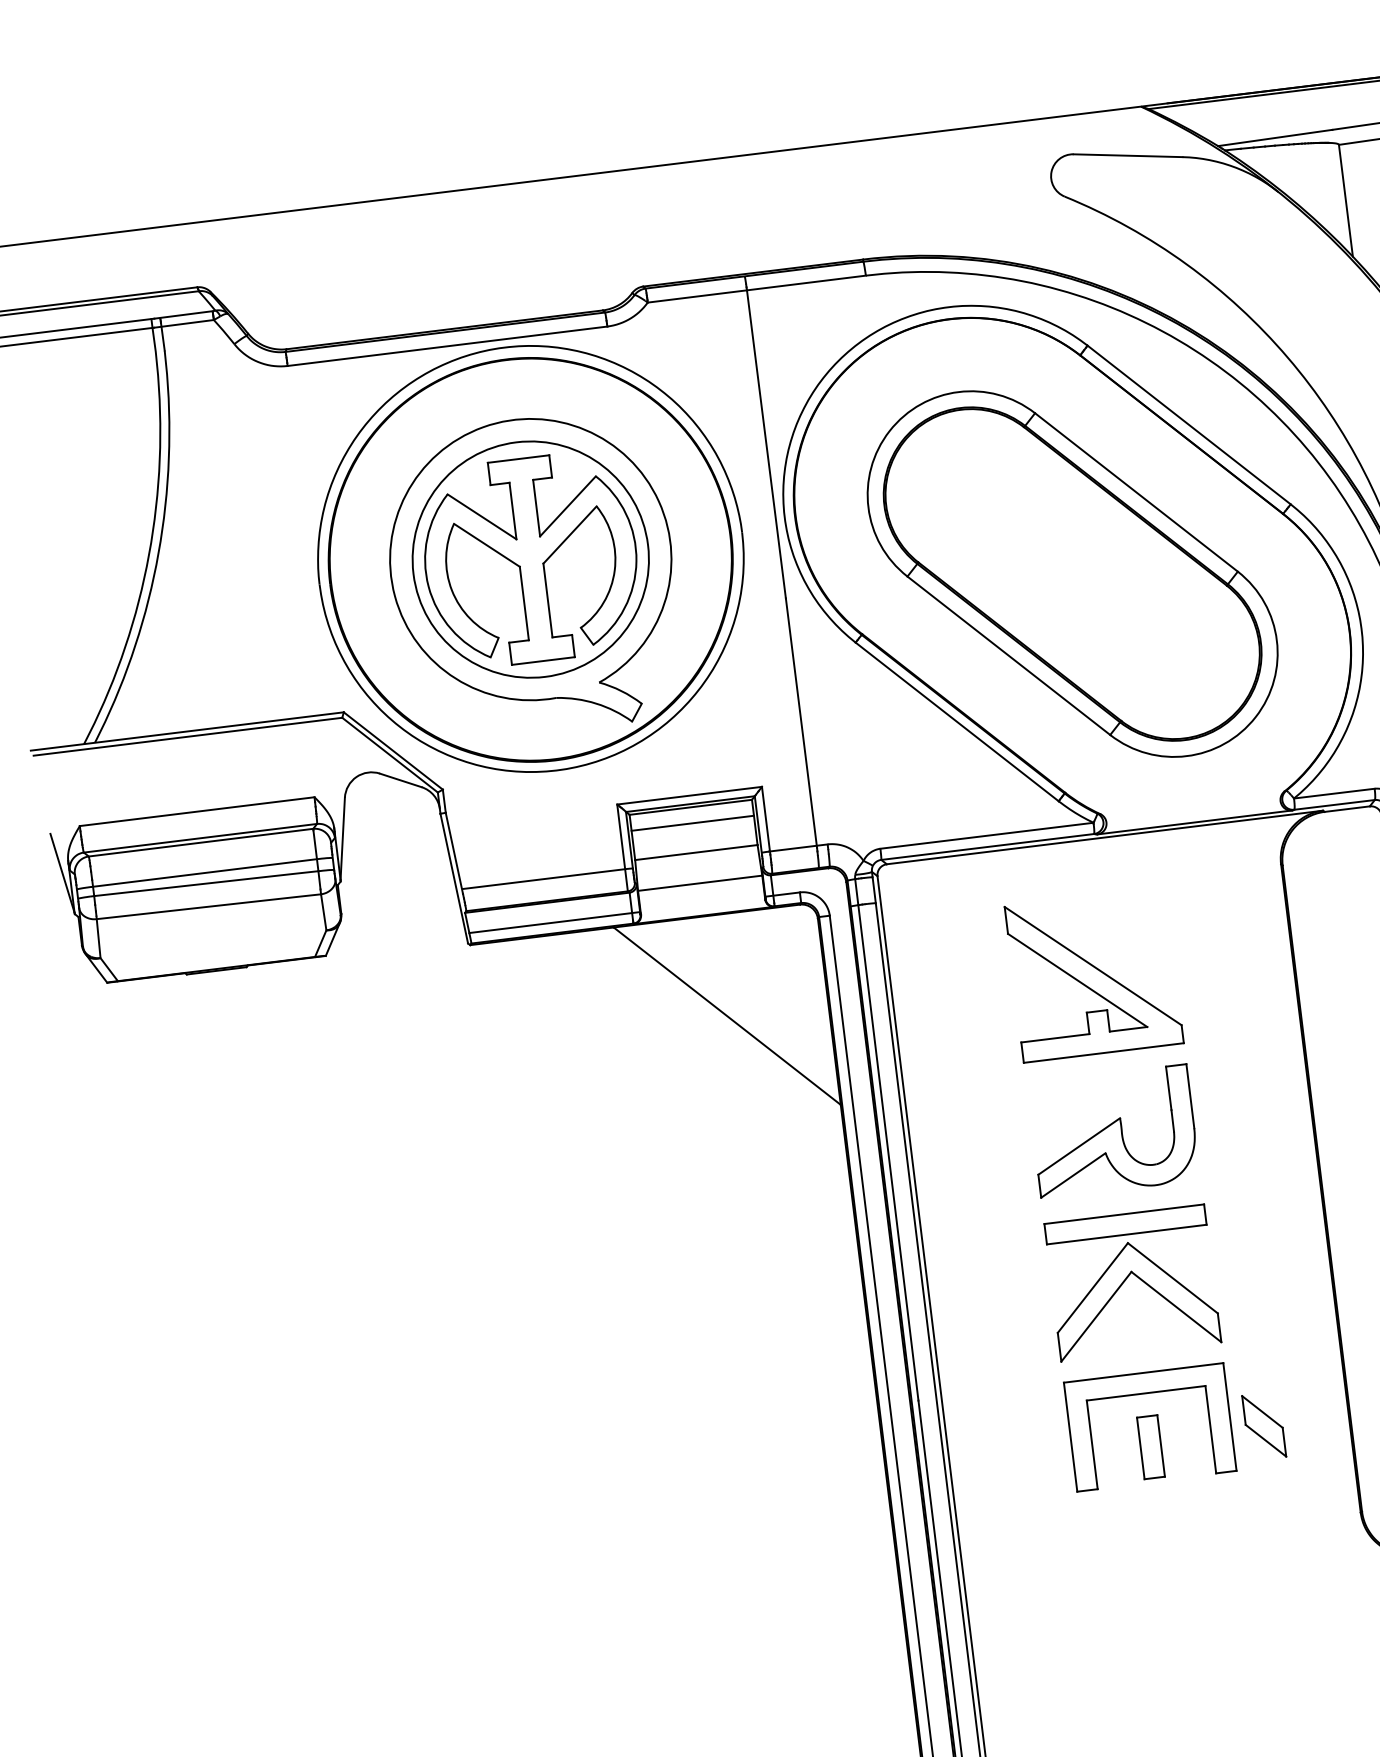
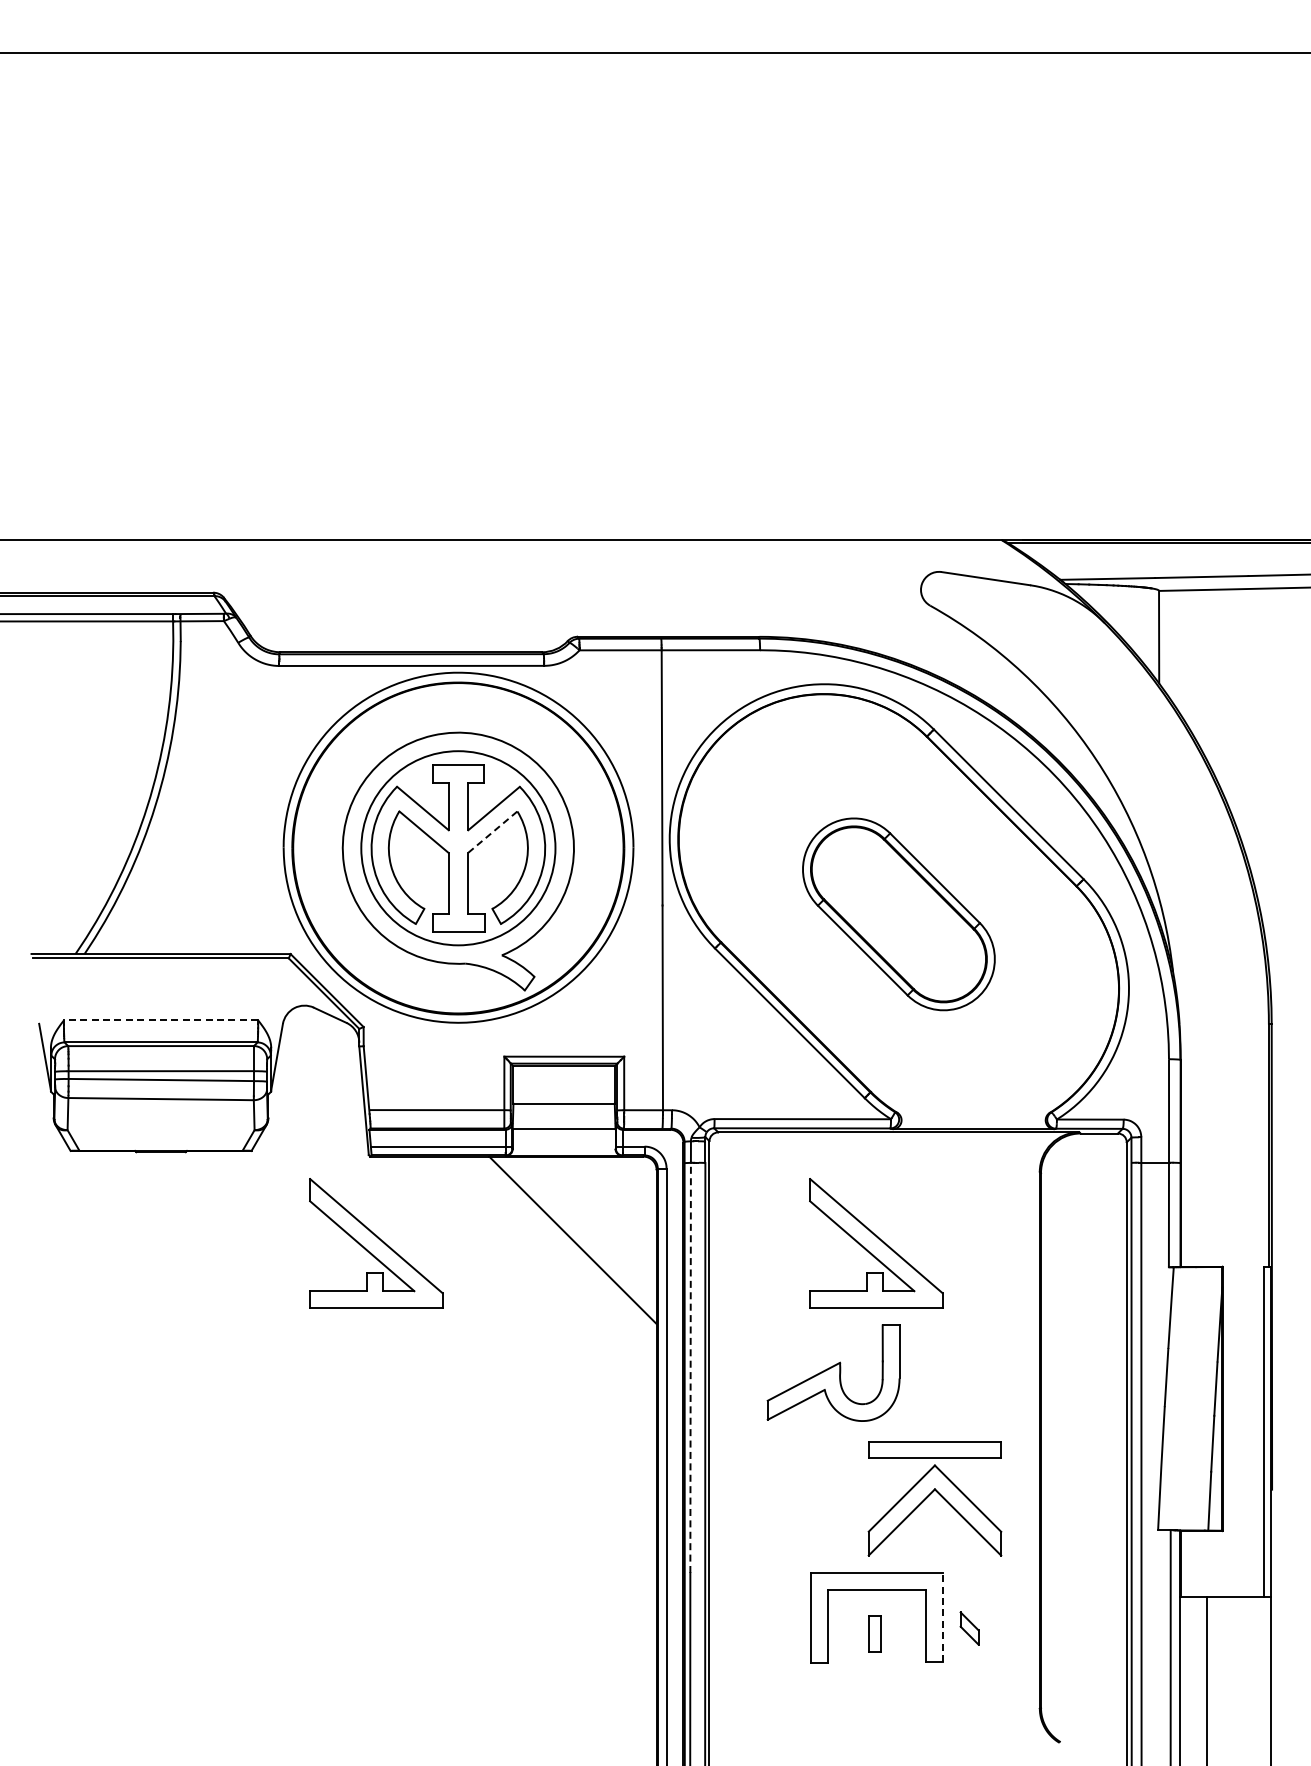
line: (570, 534) -> (493, 831), solid -> dashed
part: (1072, 574) -> (898, 914), size x0.6
line: (196, 811) -> (160, 1020), solid -> dashed
line: (692, 823) -> (563, 1079), removed
part: (490, 1049) -> (376, 1243), added
part: (1113, 1130) -> (833, 1372), moved
line: (888, 1152) -> (690, 1367), solid -> dashed
part: (1132, 1283) -> (934, 1498), moved
line: (1229, 1417) -> (942, 1617), solid -> dashed
part: (1263, 1426) -> (969, 1628), size x0.6
part: (1151, 1447) -> (875, 1634), size x0.7

